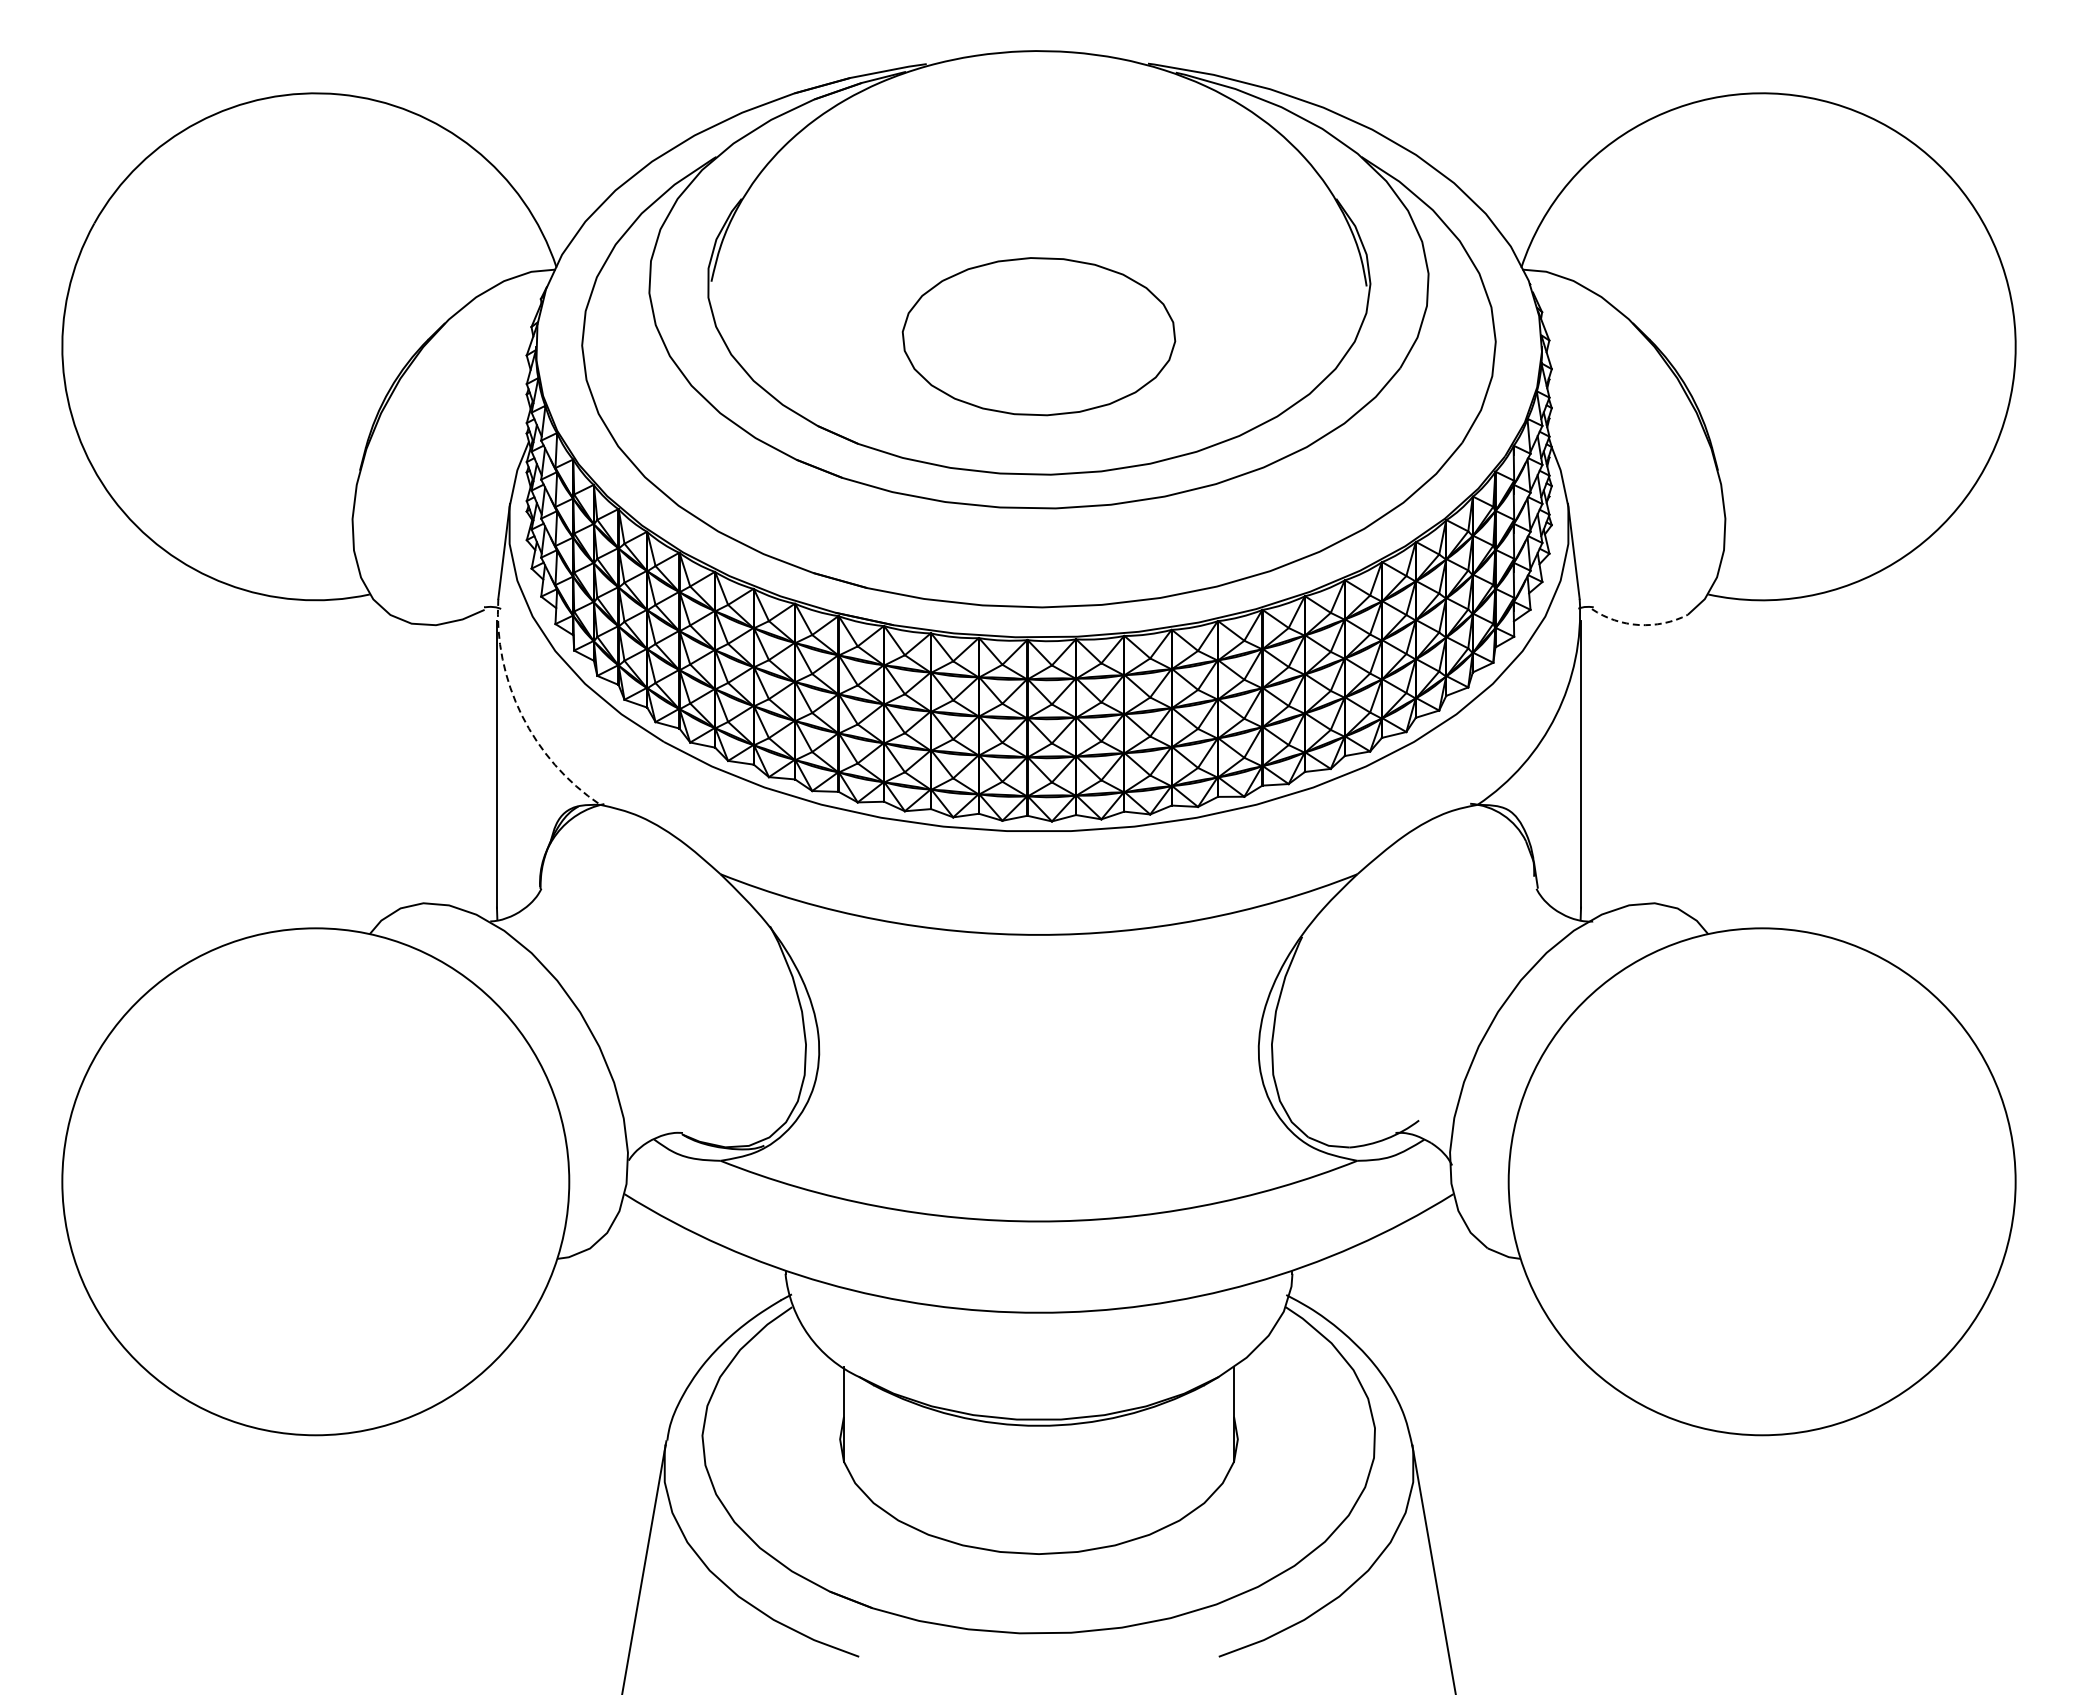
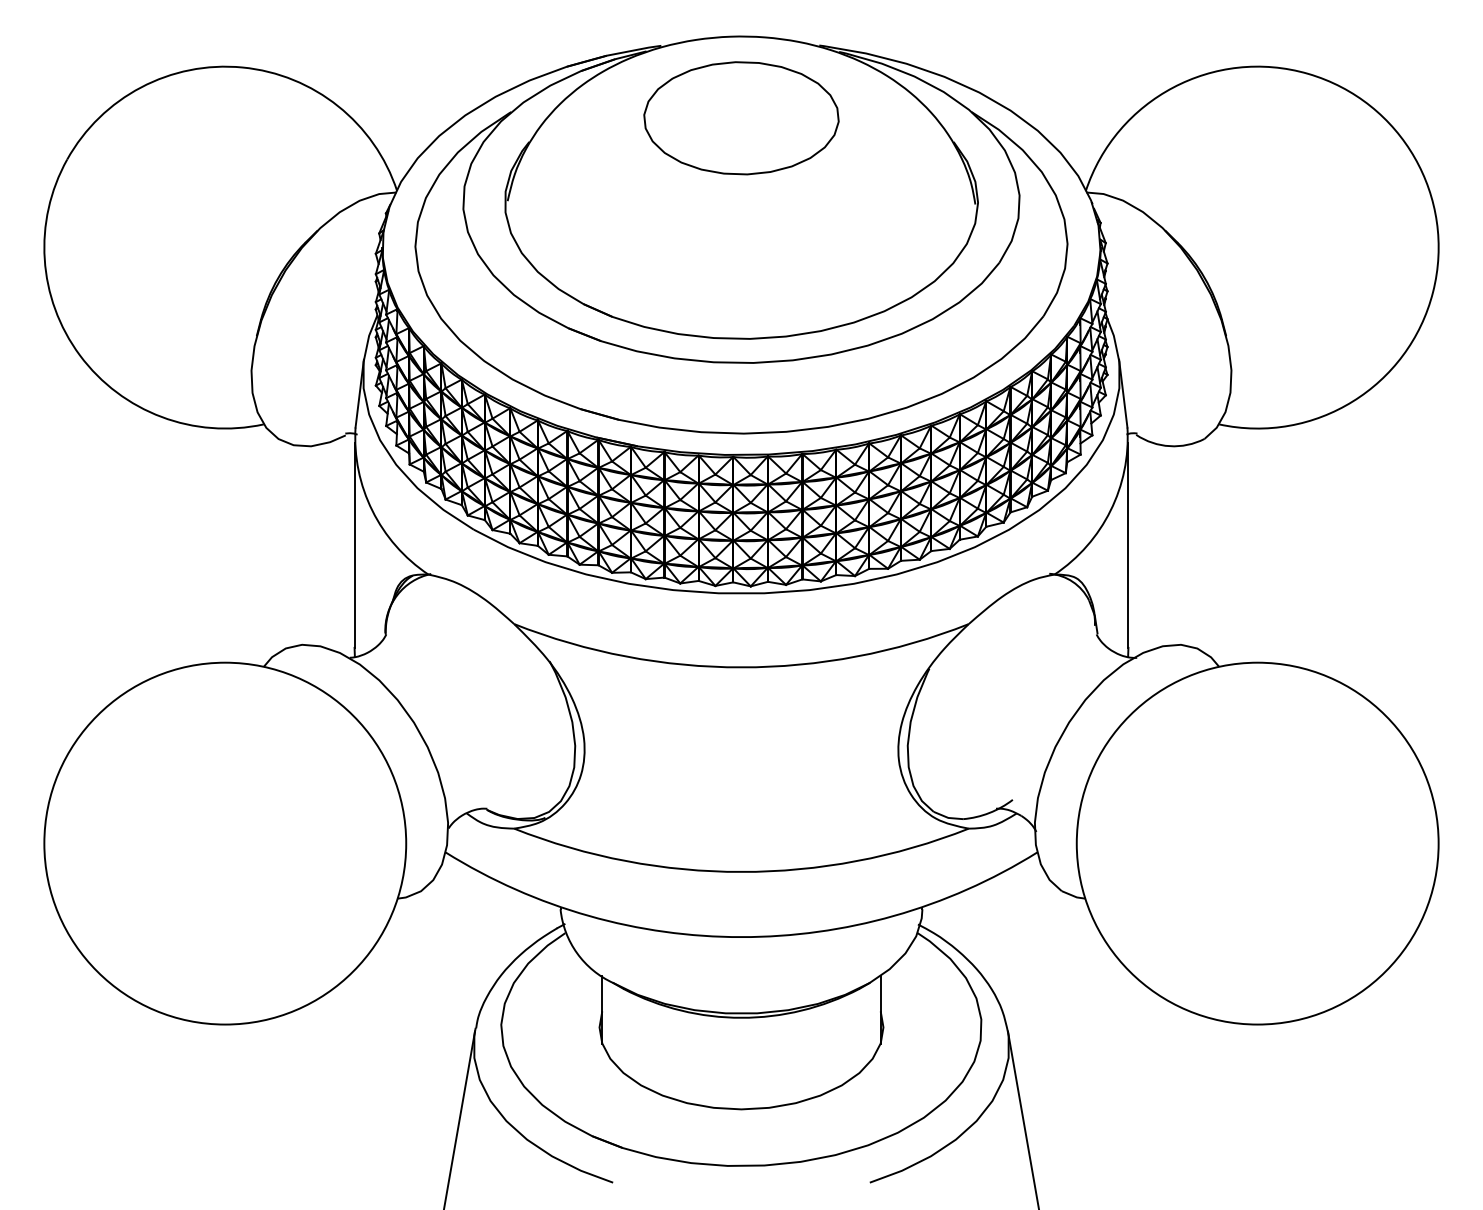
part: (1038, 336) -> (741, 118), moved
arc: (1639, 625) -> (1170, 446), dashed -> solid
arc: (521, 715) -> (372, 510), dashed -> solid

